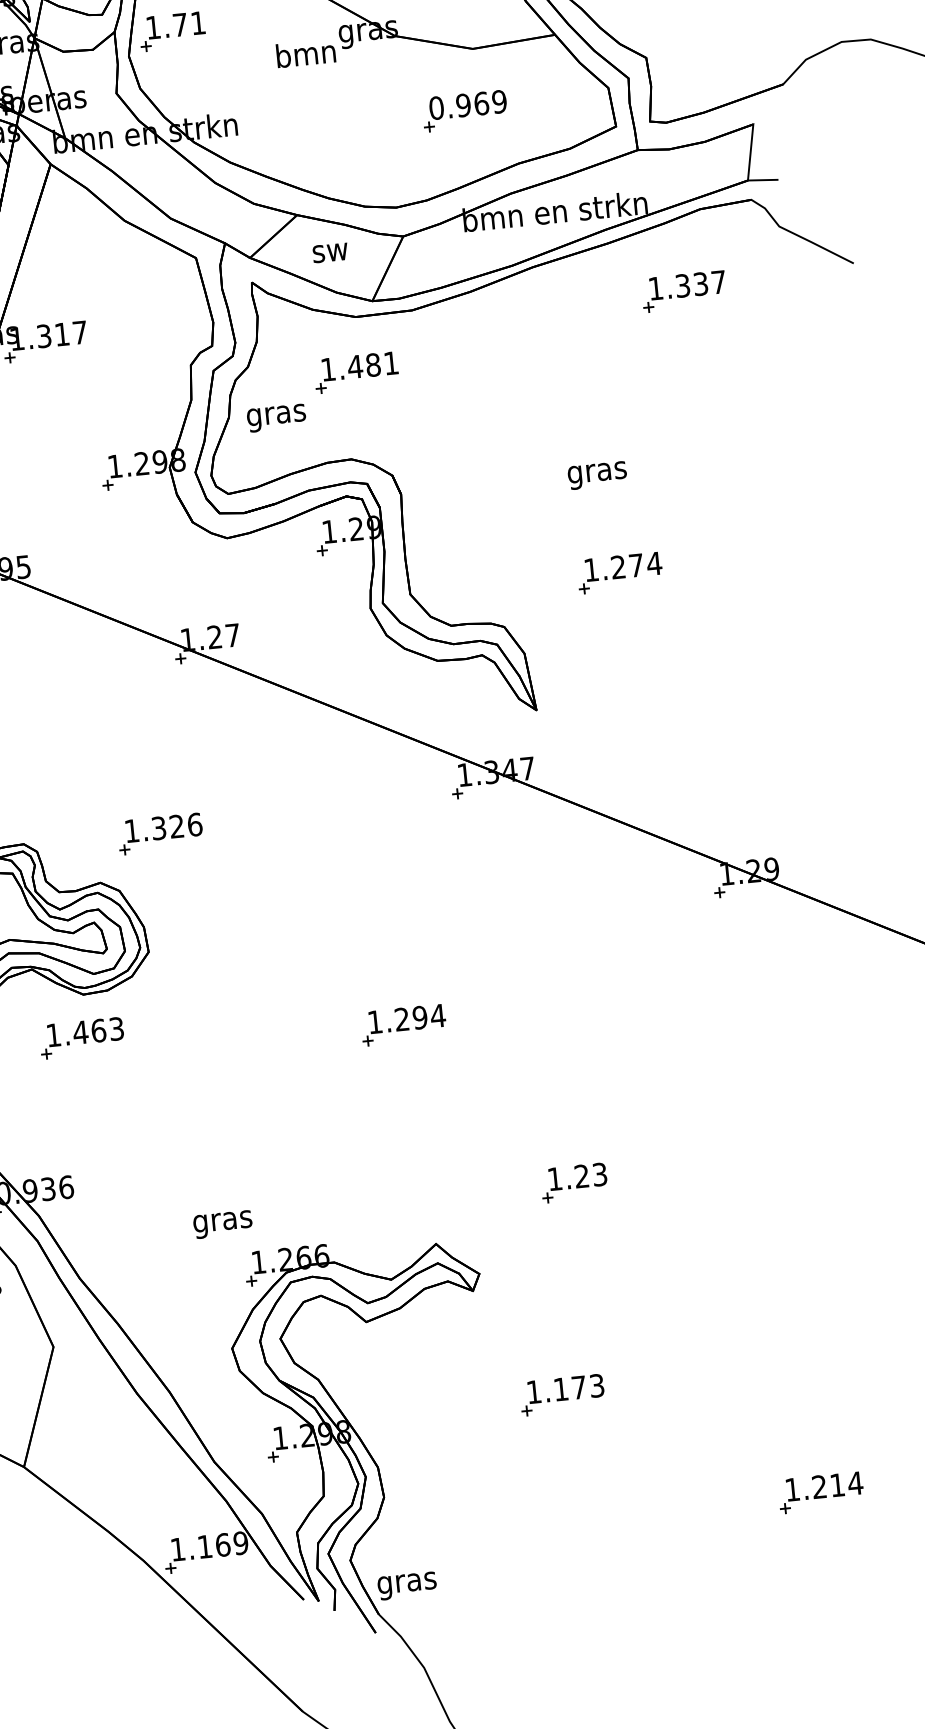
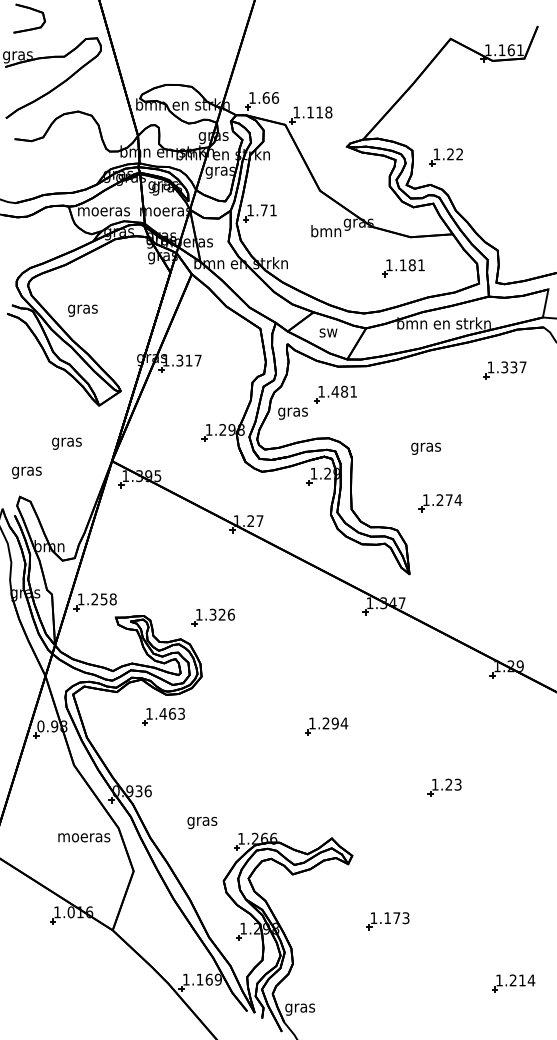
text: (468, 105) -> (405, 265), 0.969 -> 1.181
text: (596, 475) -> (425, 448), moved
part: (619, 573) -> (440, 503), moved
part: (573, 1182) -> (444, 787), moved
text: (223, 1225) -> (202, 823), moved

